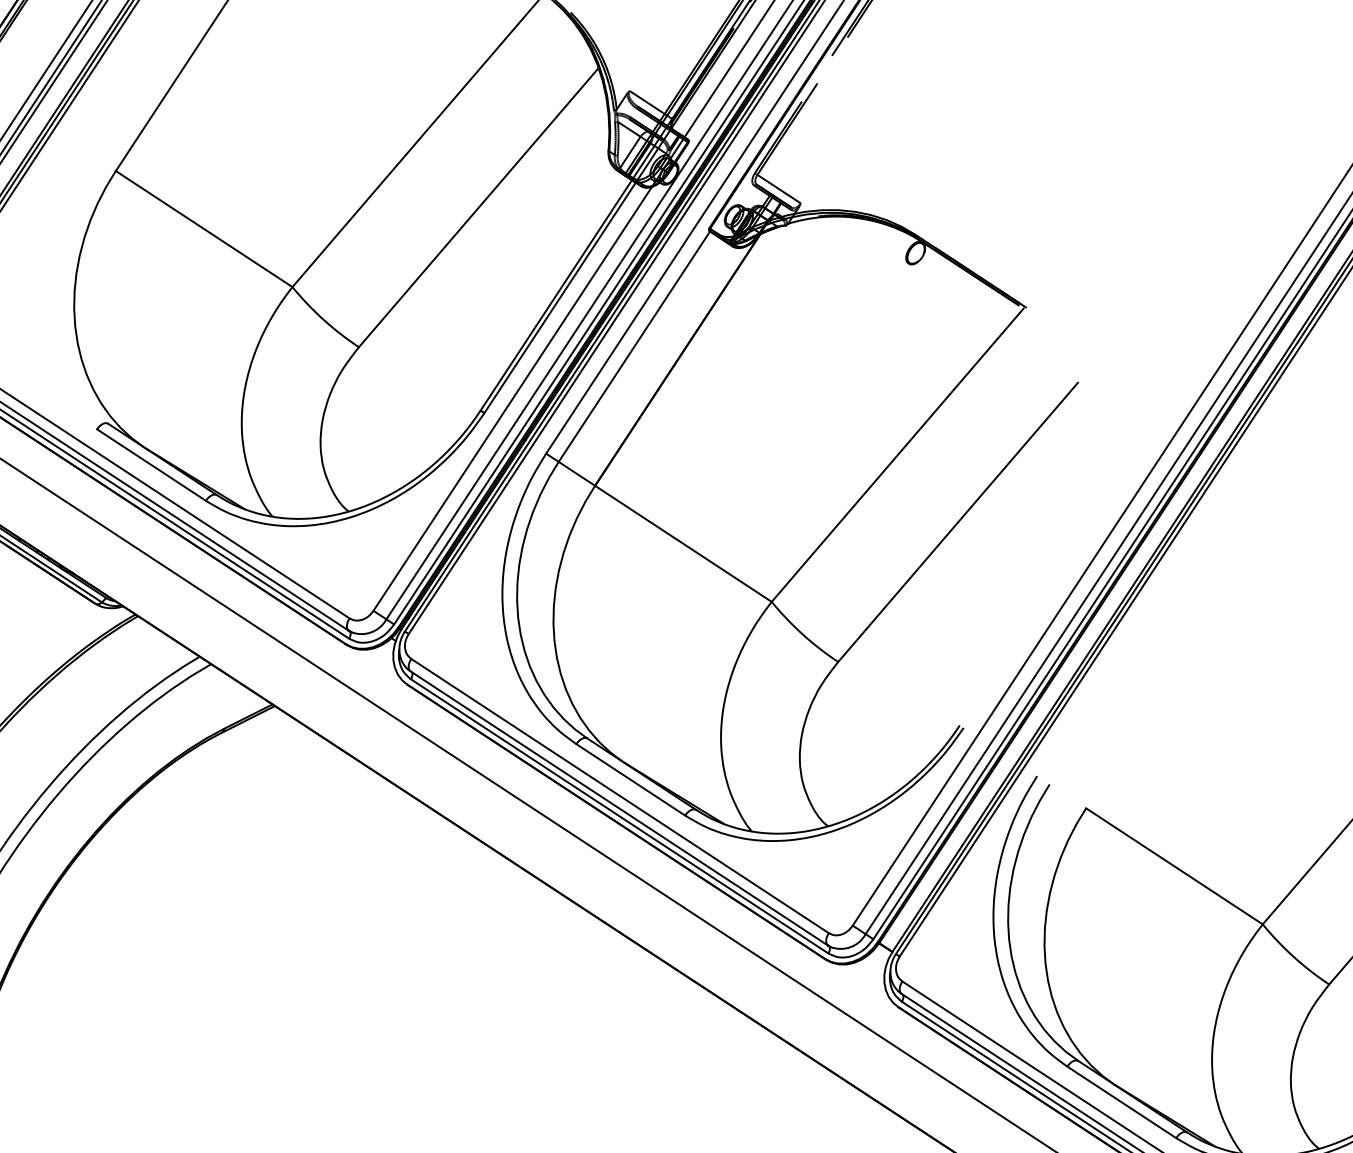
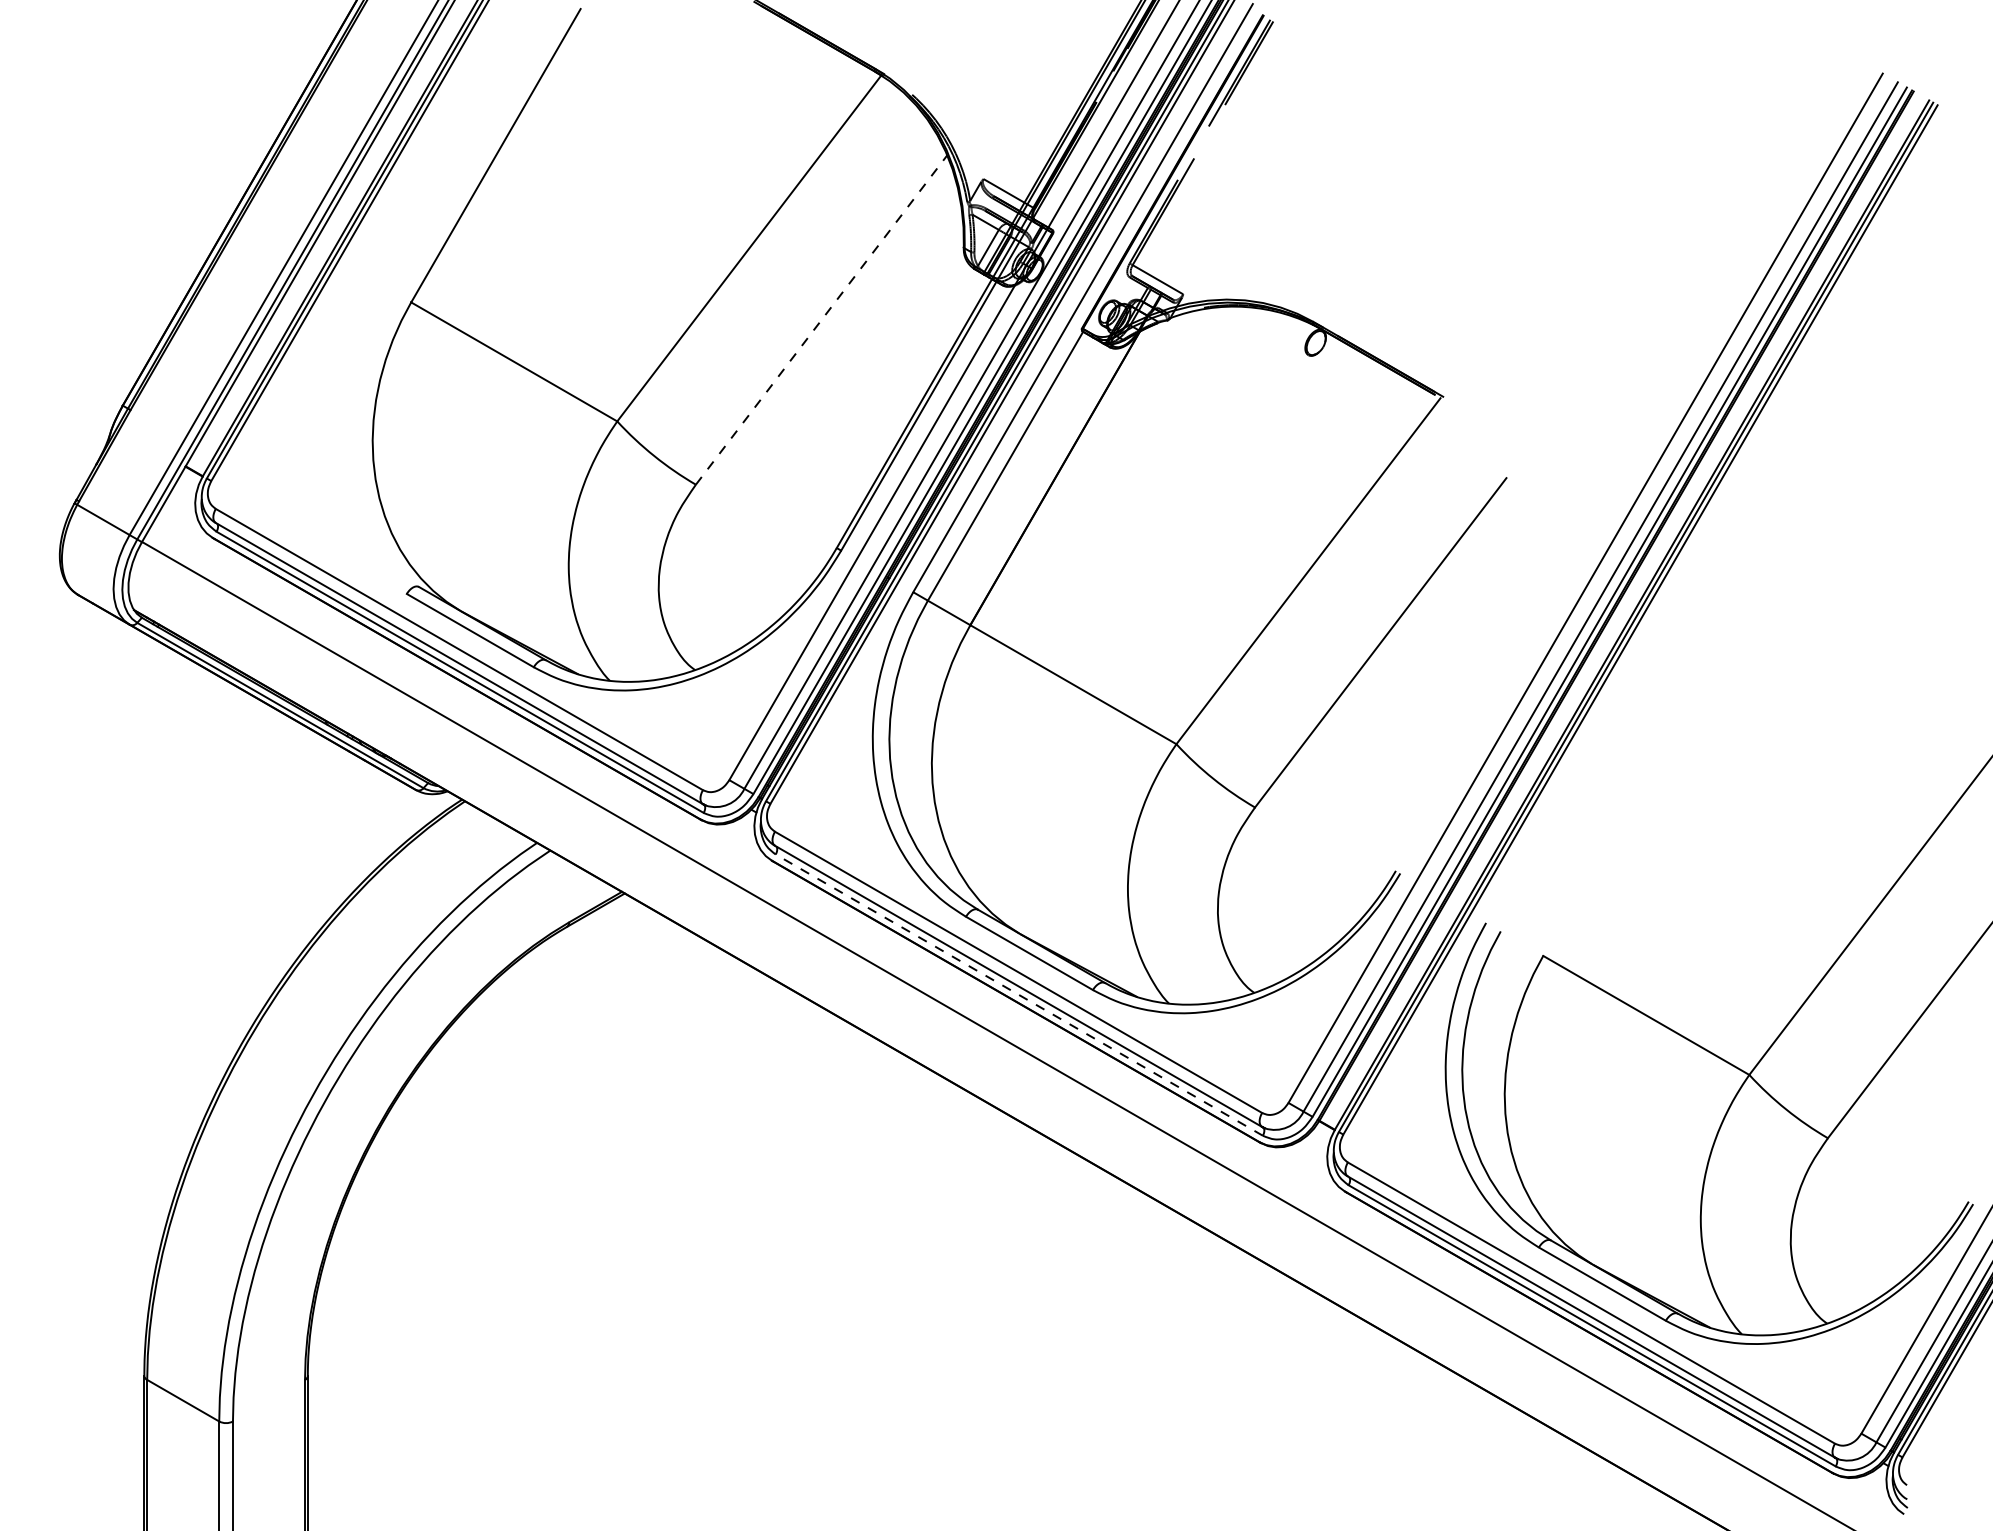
line: (478, 207) -> (821, 319), solid -> dashed
line: (618, 815) -> (1018, 994), solid -> dashed

